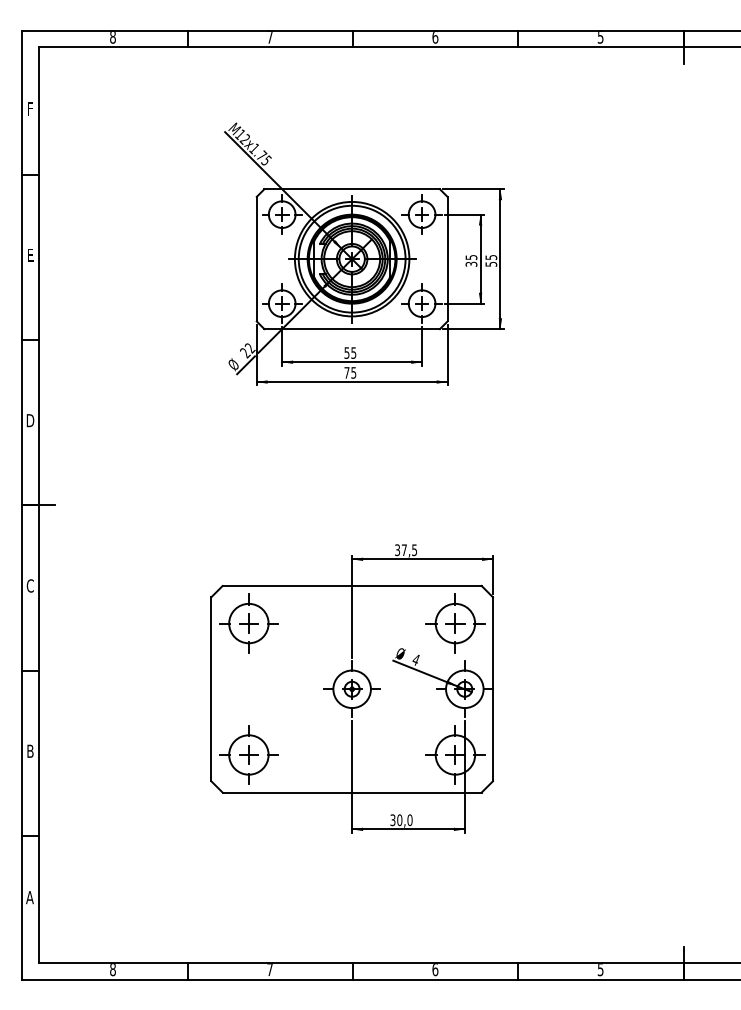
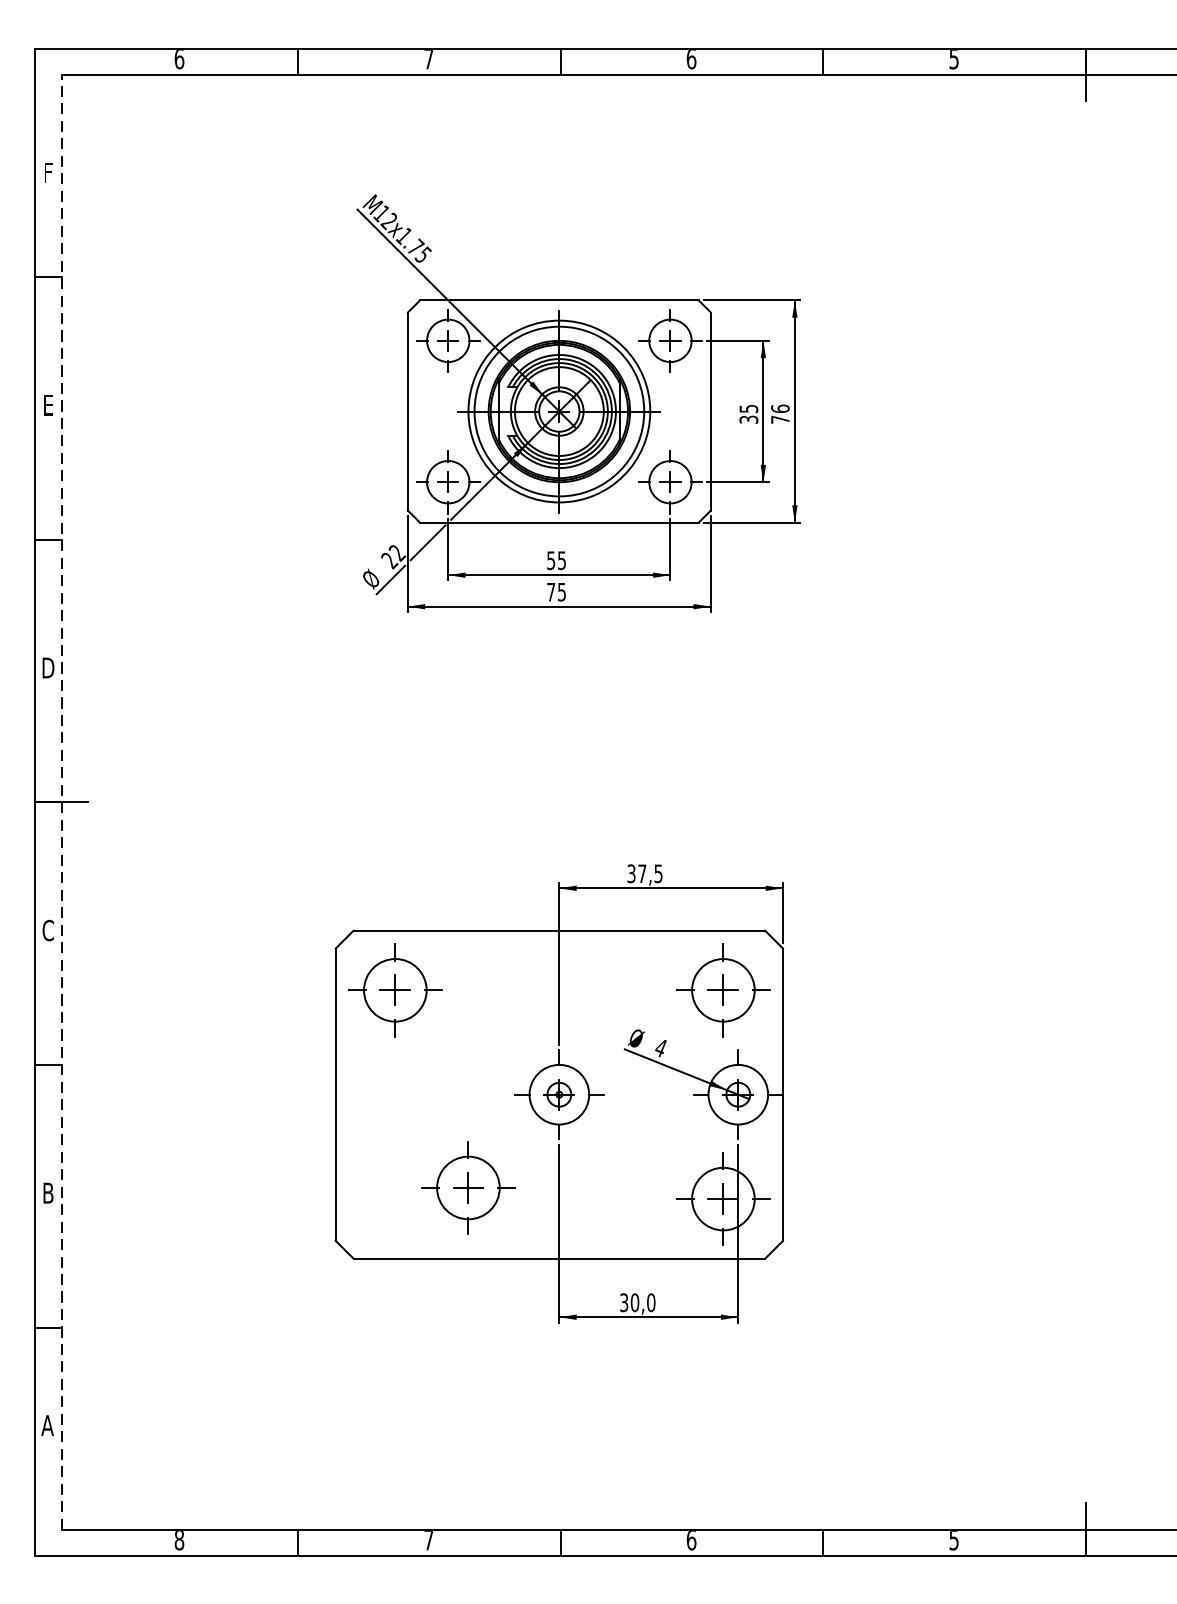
text: (112, 37) -> (178, 59), 8 -> 6
text: (491, 260) -> (780, 413), 55 -> 76
line: (38, 505) -> (61, 802), solid -> dashed
part: (248, 754) -> (467, 1187), moved

